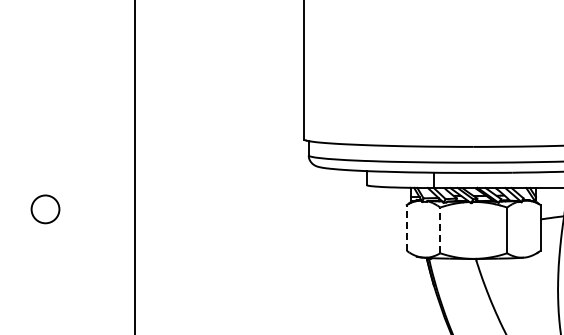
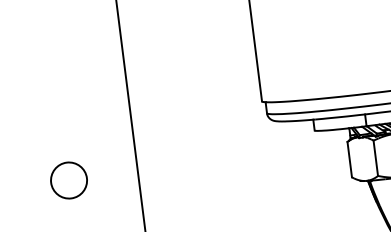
circle: (45, 209) -> (69, 180), size x1.67
line: (406, 227) -> (349, 159), dashed -> solid
line: (440, 230) -> (376, 158), dashed -> solid

